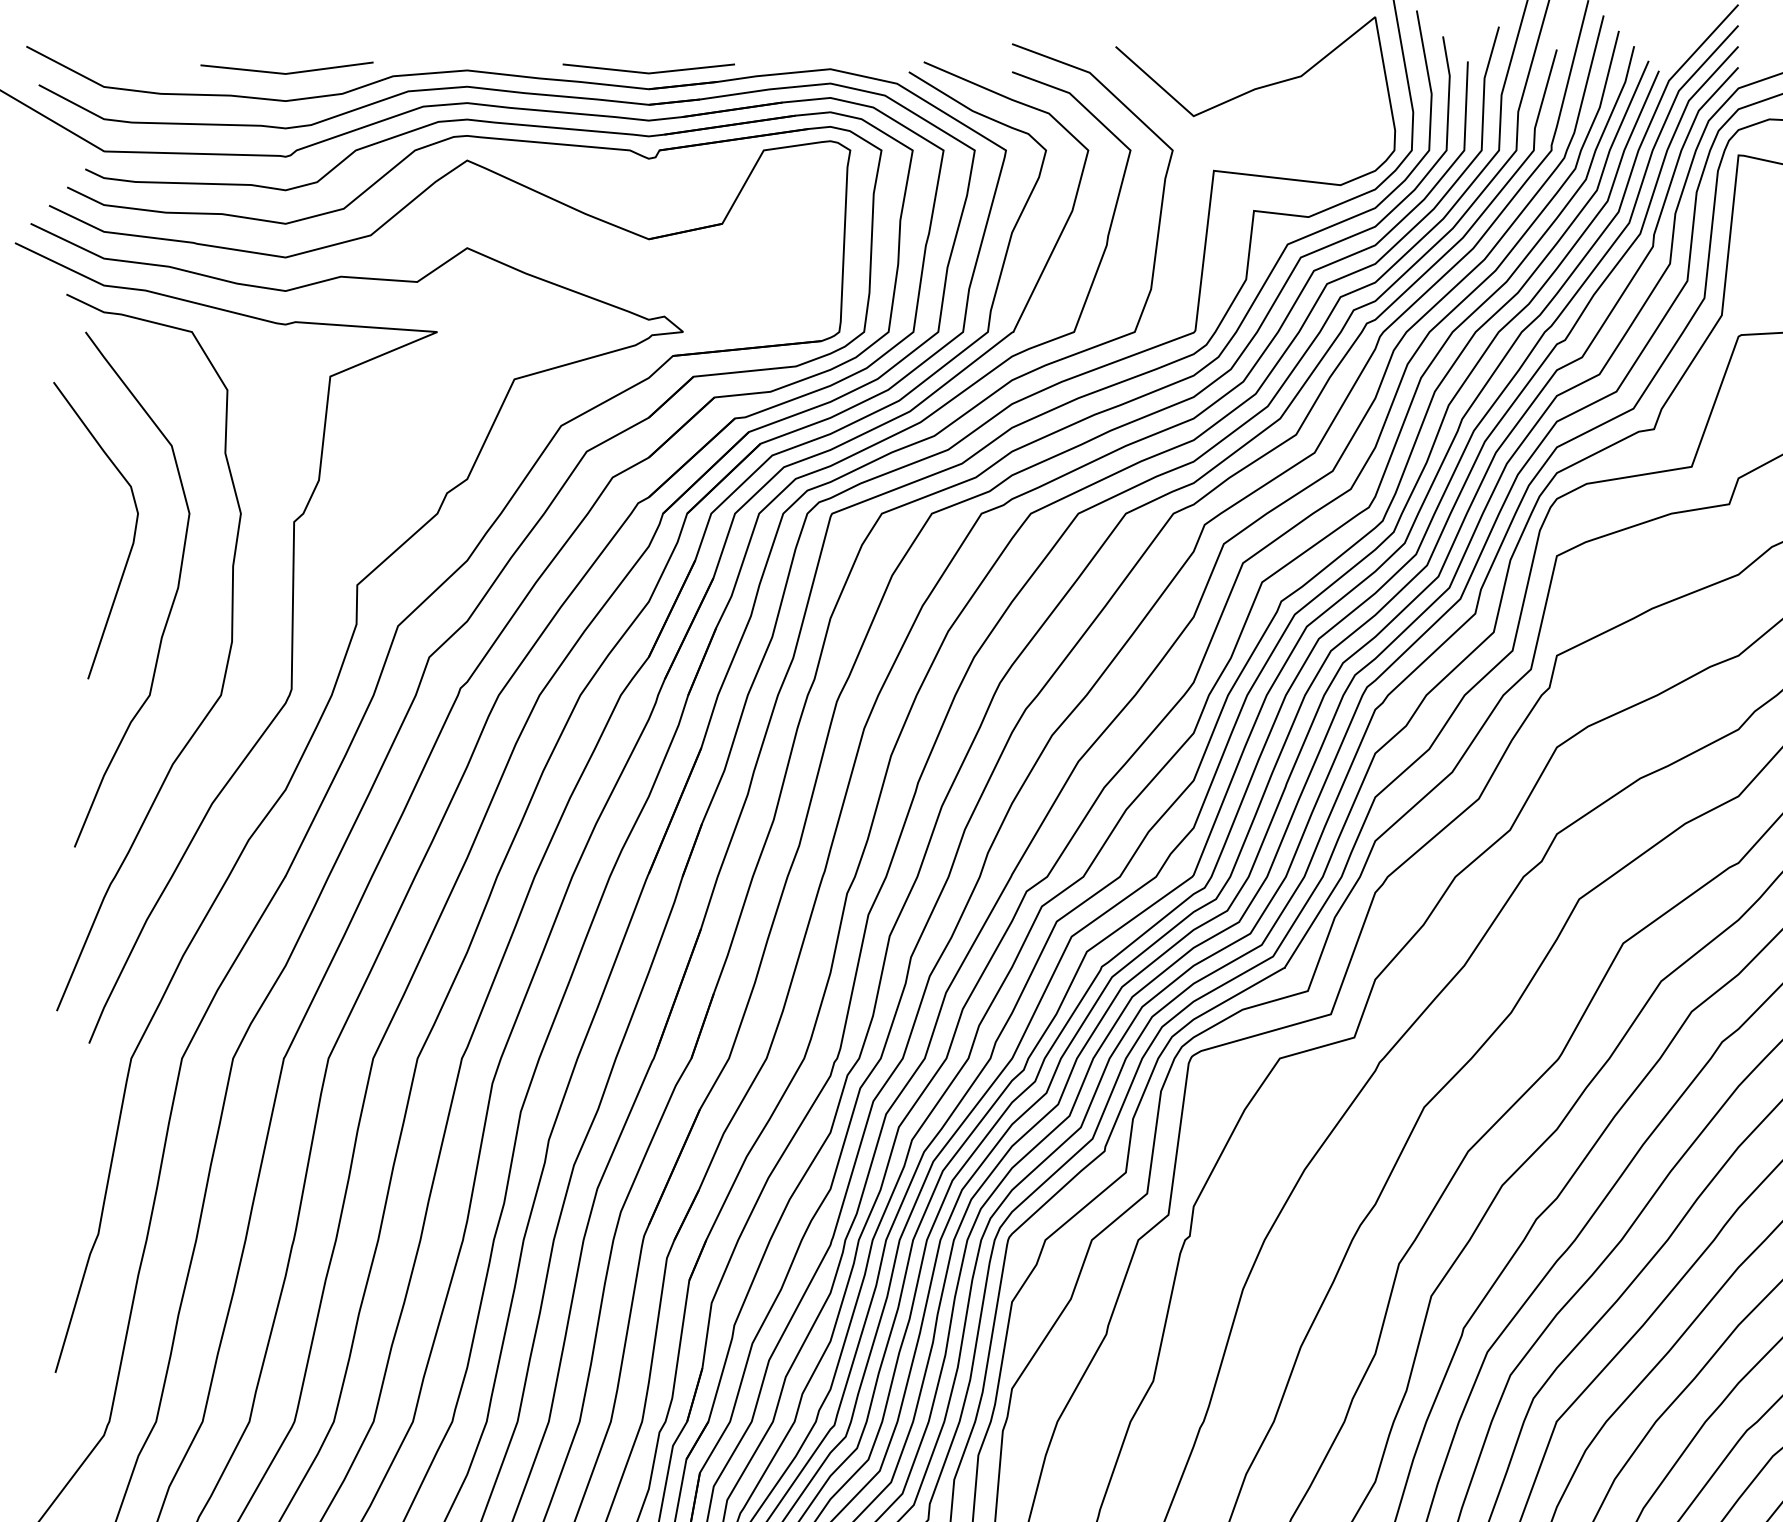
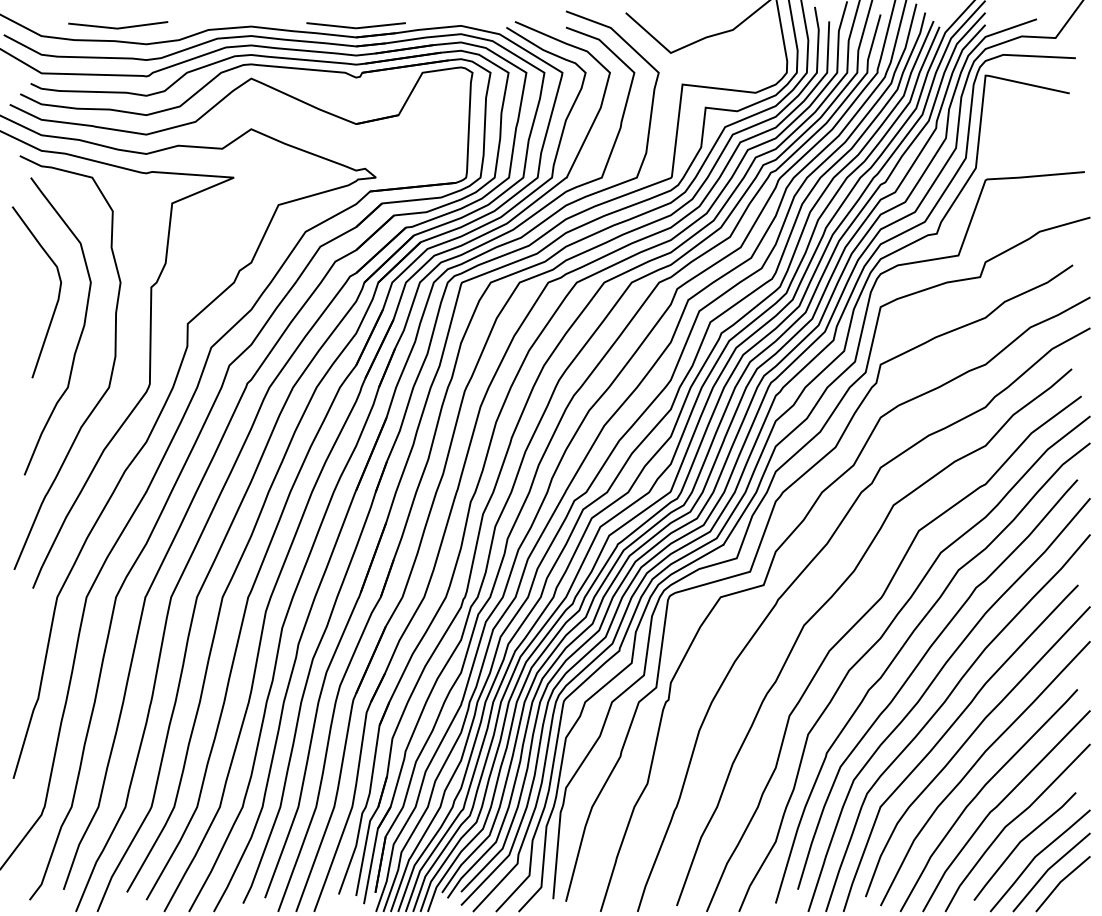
line: (287, 72) -> (118, 27), moved

